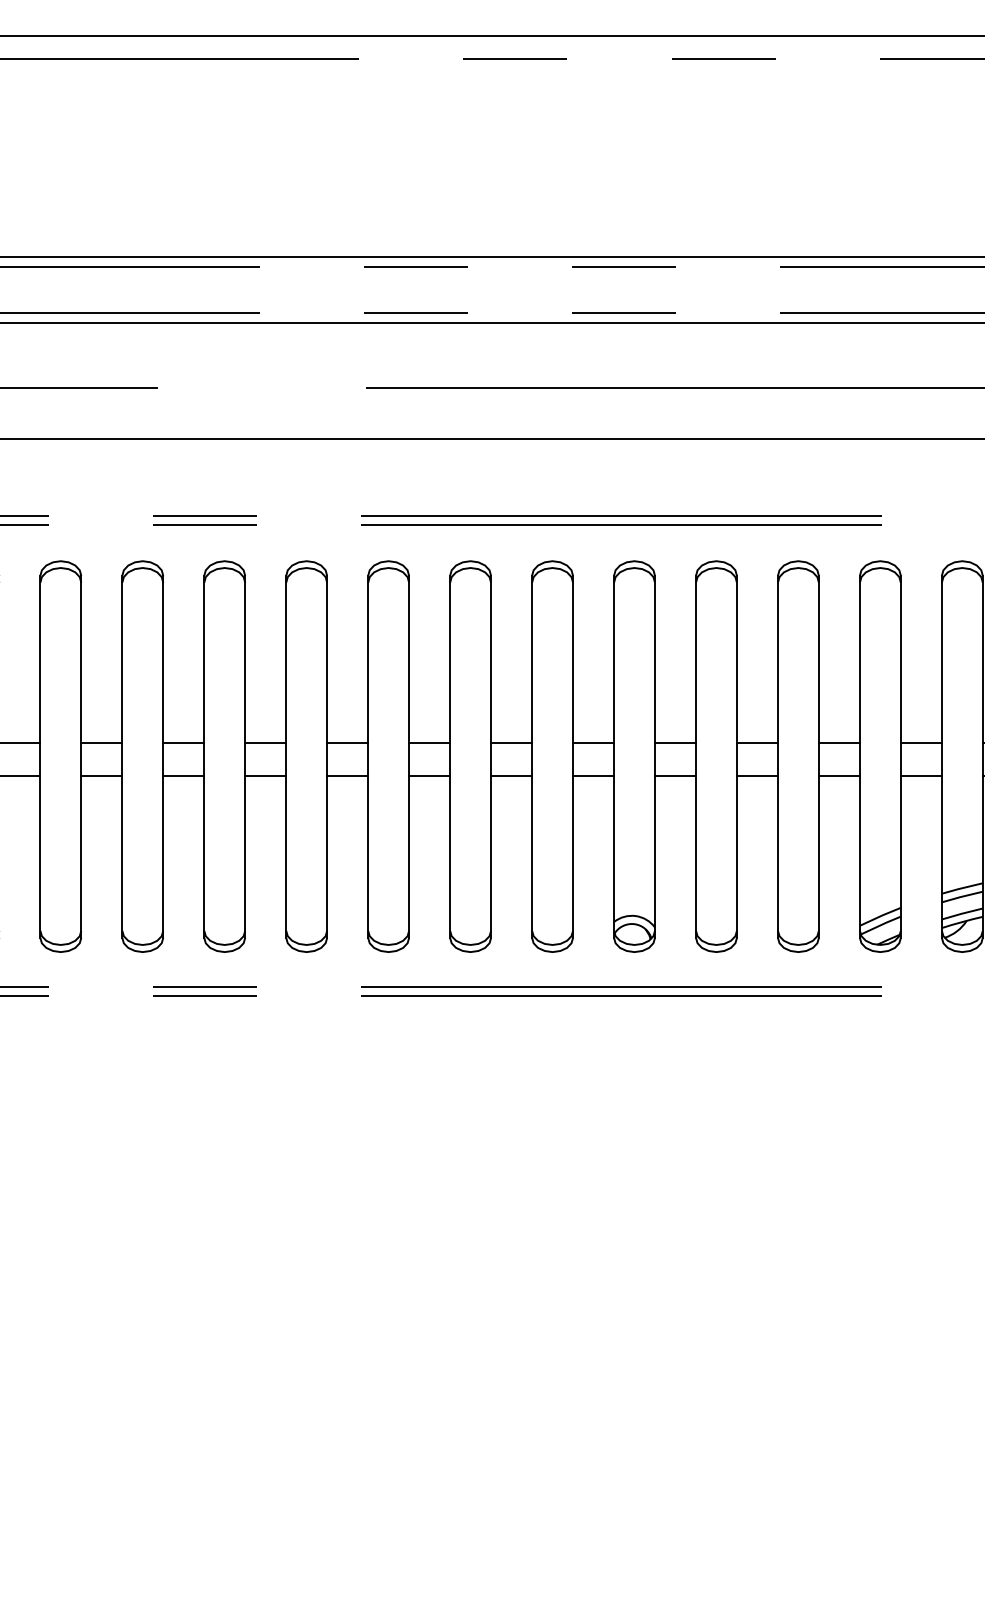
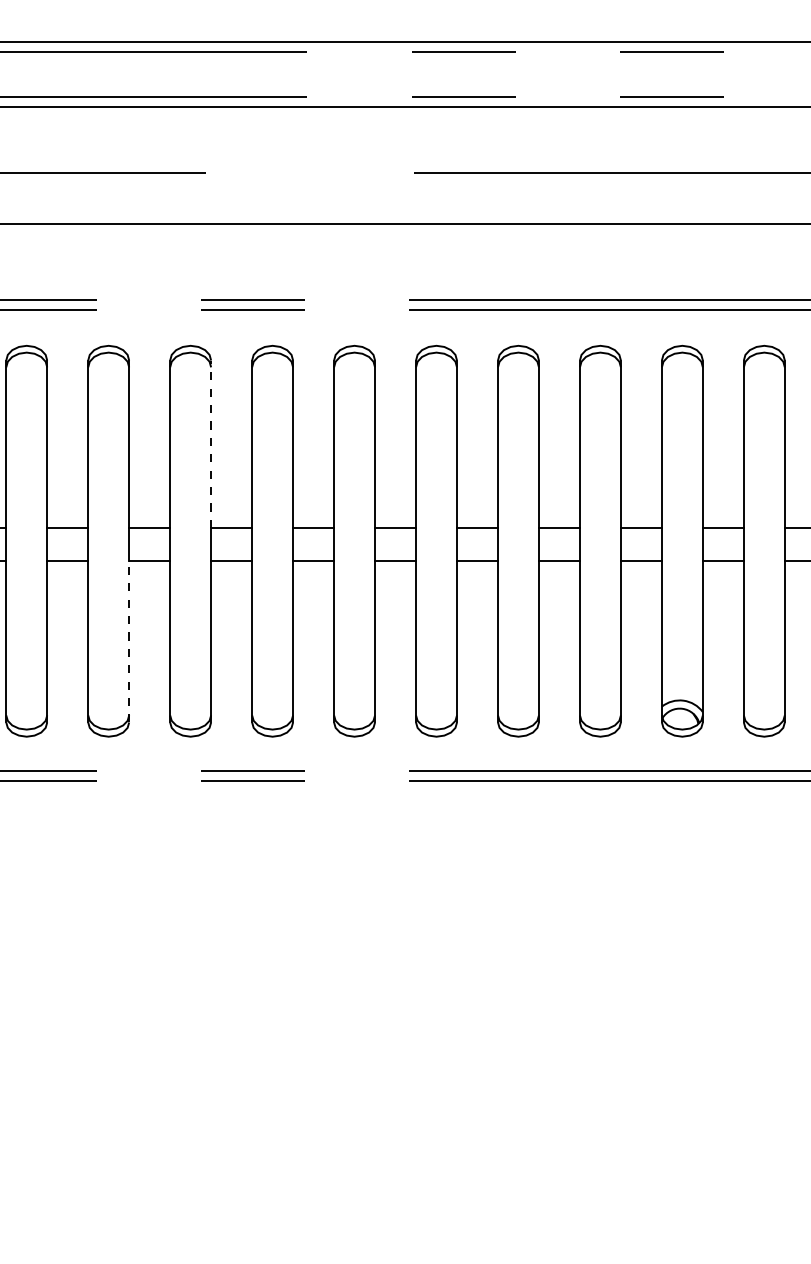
line: (163, 659) -> (211, 444), solid -> dashed
line: (81, 857) -> (129, 642), solid -> dashed

